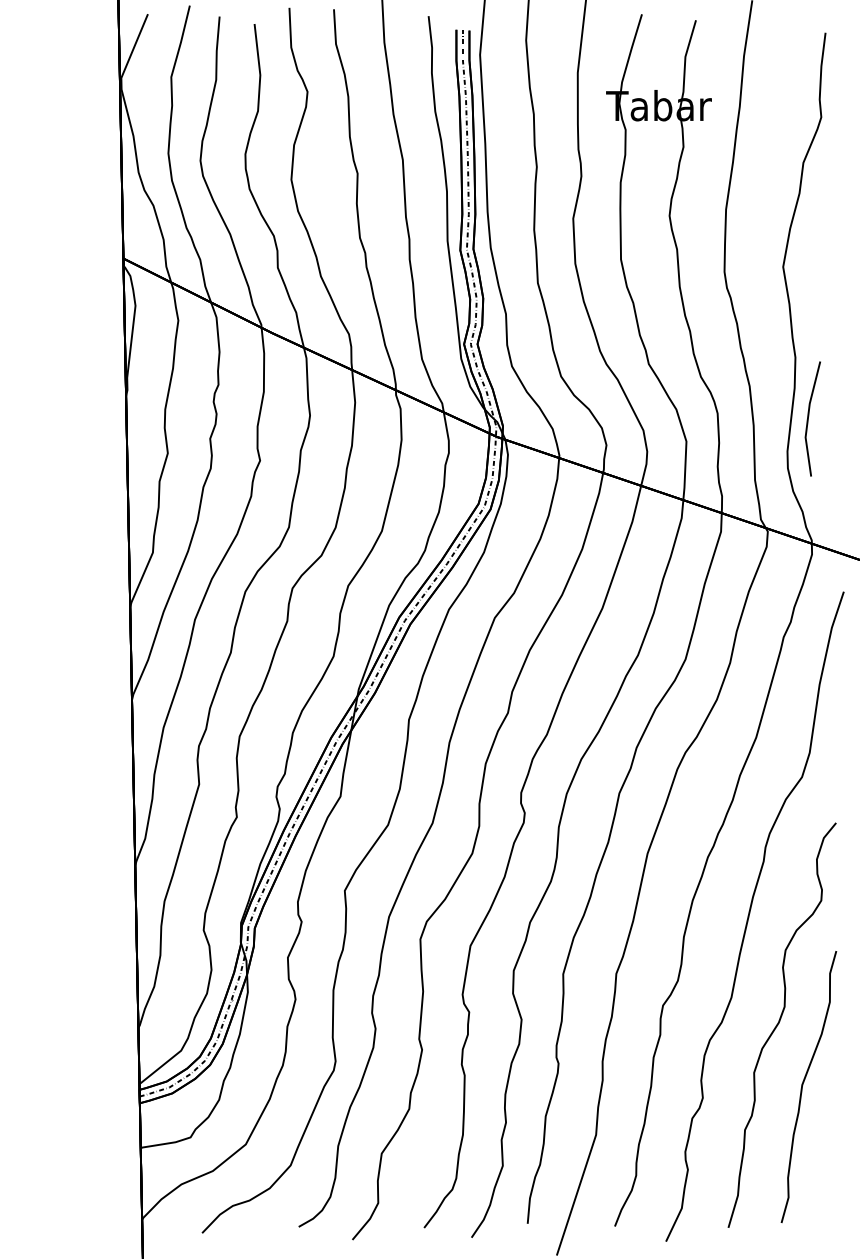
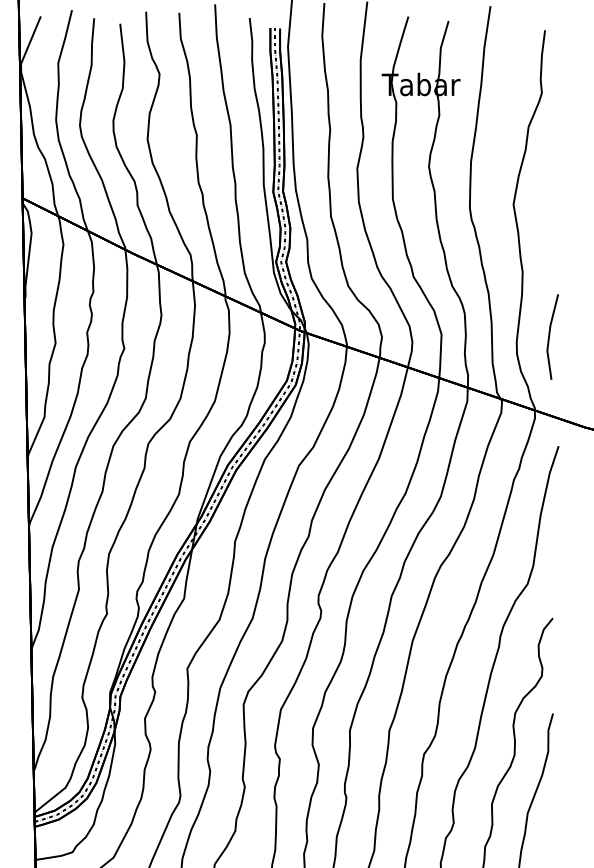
line: (809, 416) -> (550, 335), moved

